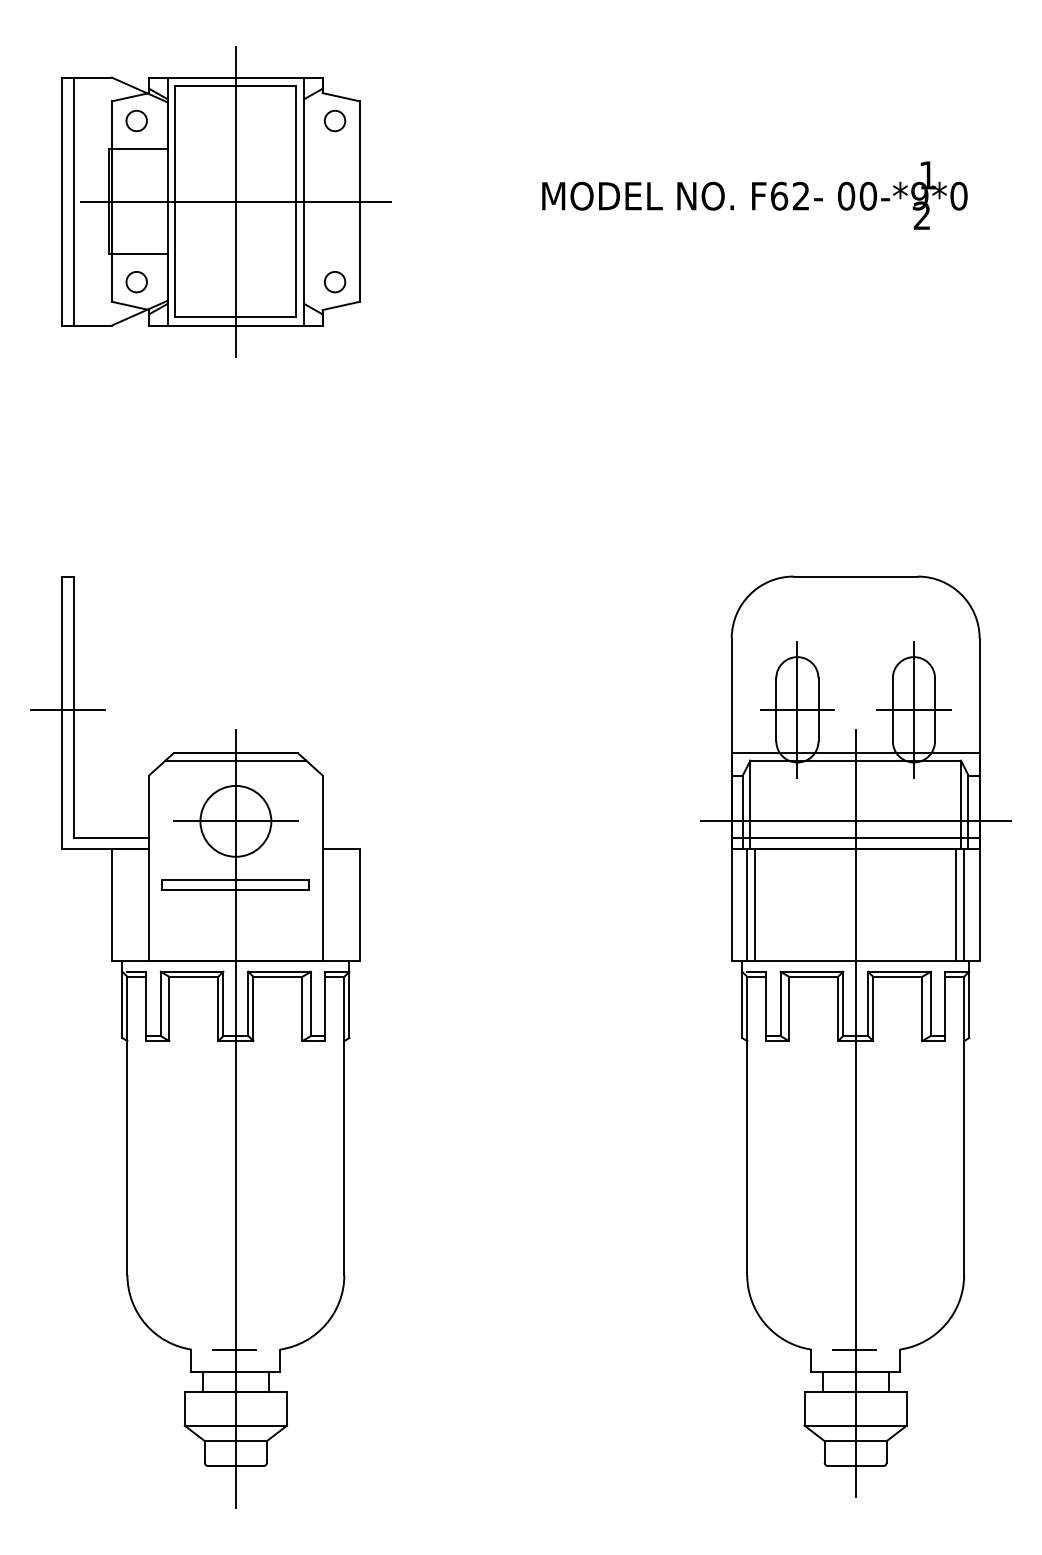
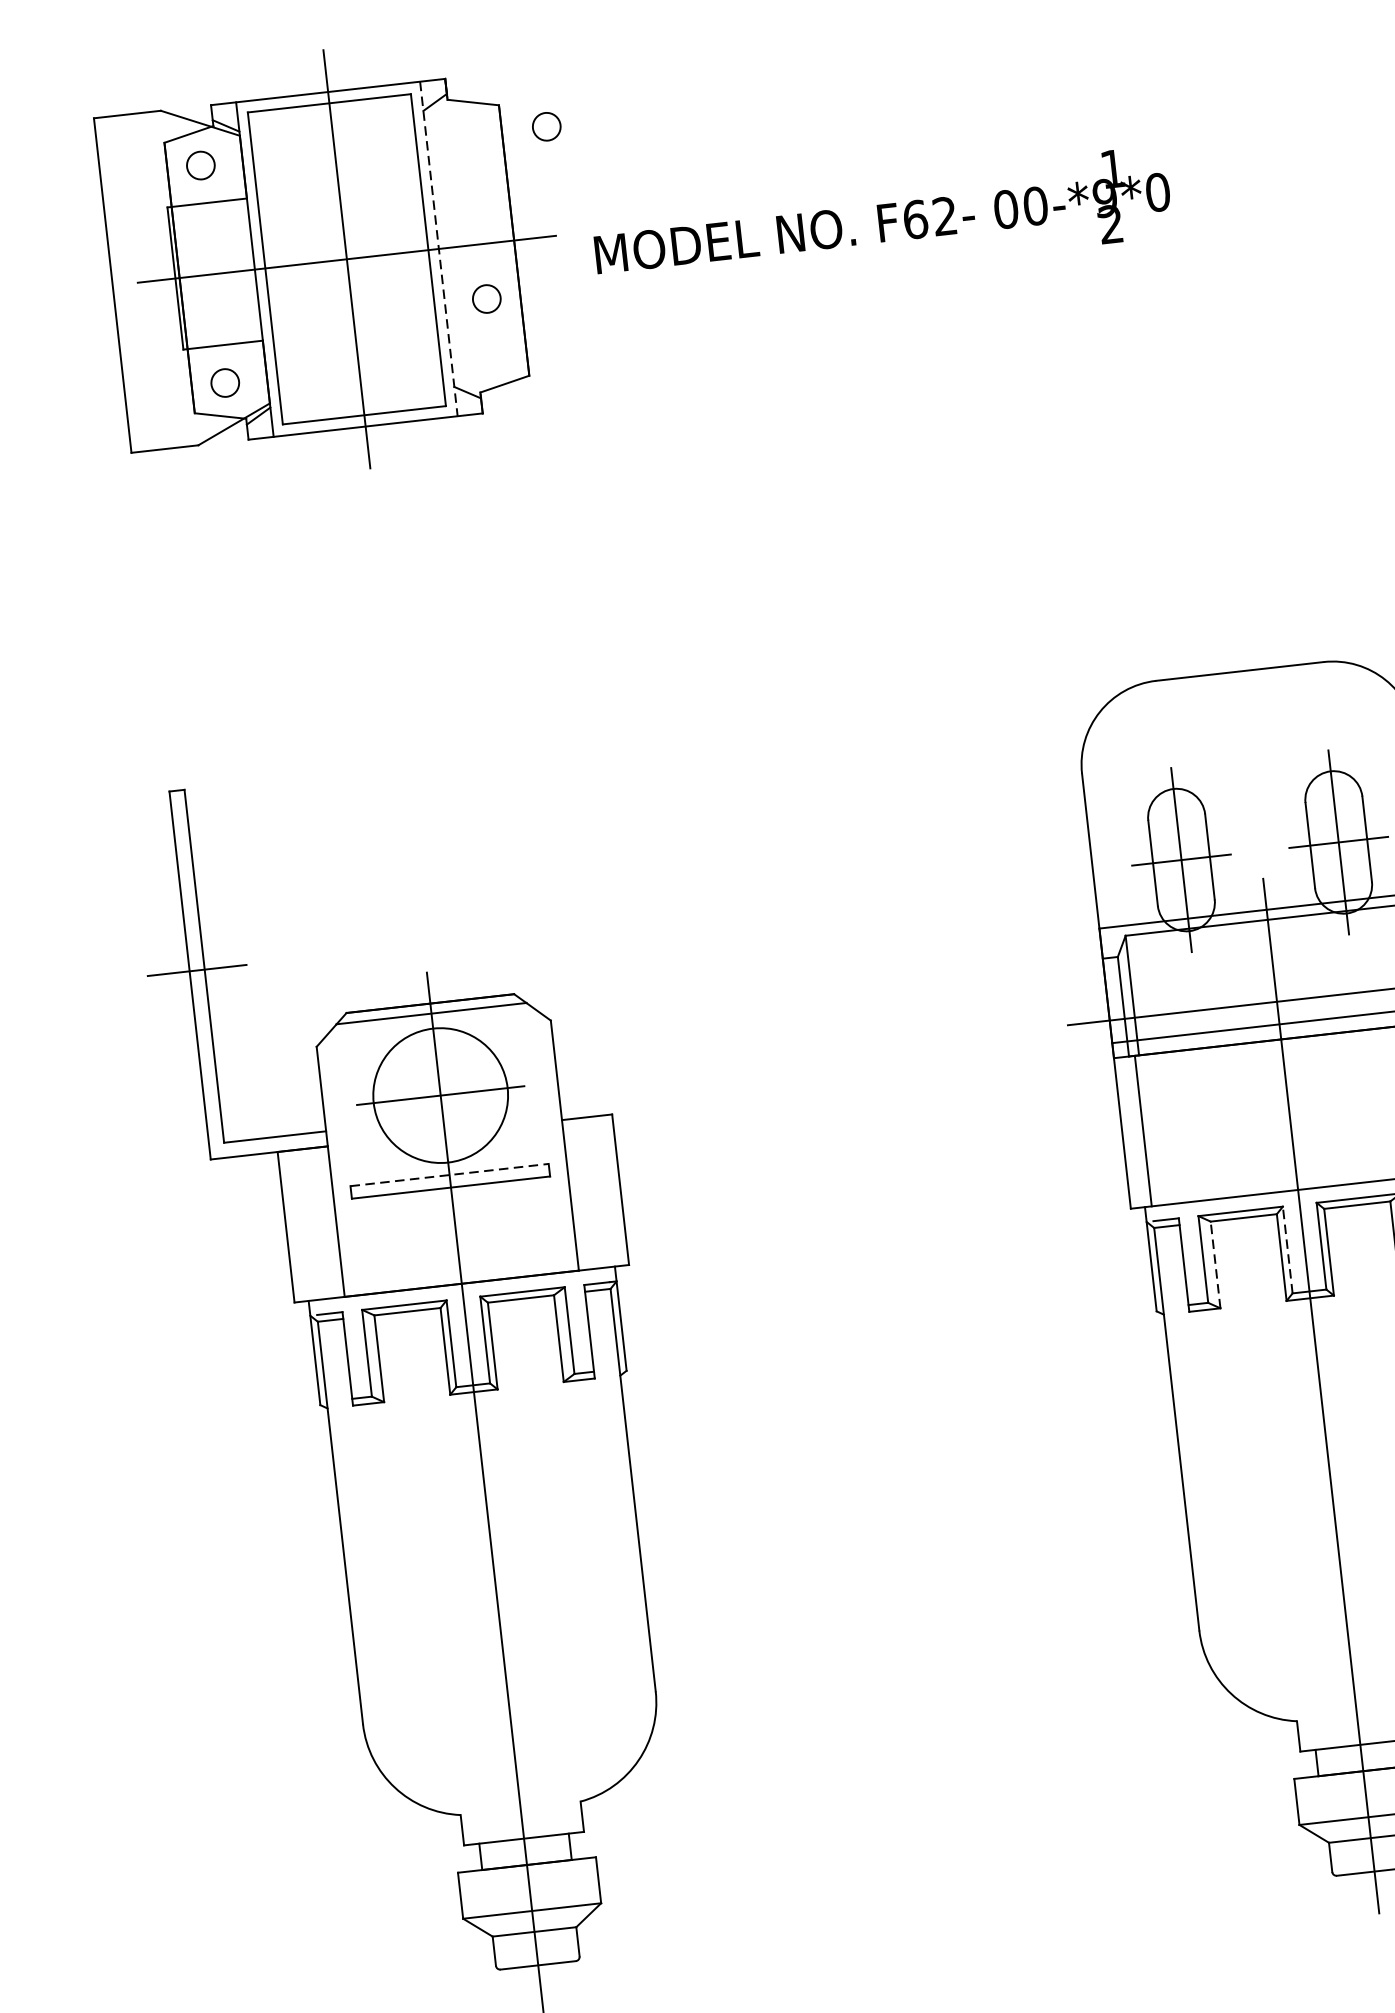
circle: (335, 120) -> (547, 126), moved
text: (754, 195) -> (881, 222), moved
line: (73, 201) -> (127, 283), removed
line: (304, 201) -> (439, 248), solid -> dashed
circle: (335, 282) -> (487, 299), moved
circle: (235, 820) -> (440, 1094), size x1.4
line: (236, 880) -> (450, 1175), solid -> dashed
line: (755, 904) -> (1154, 1129), removed
line: (843, 1003) -> (1288, 1249), solid -> dashed
line: (789, 1008) -> (1216, 1264), solid -> dashed
line: (234, 1350) -> (518, 1809), removed
line: (854, 1350) -> (1355, 1715), removed

